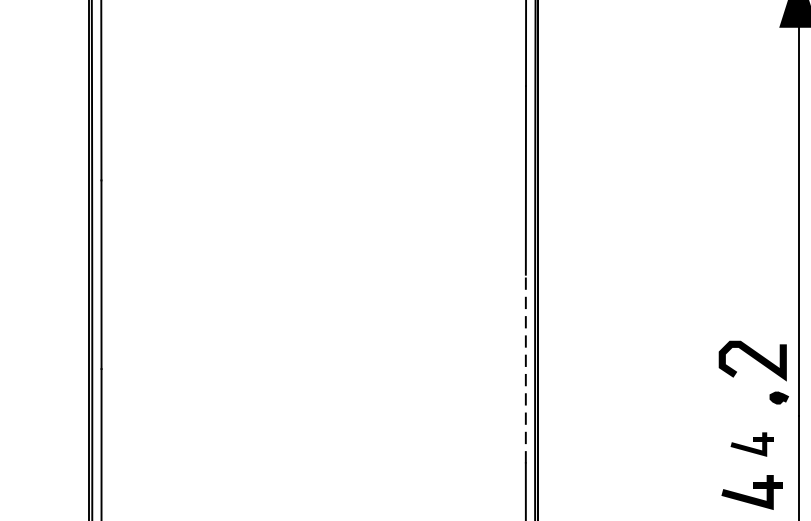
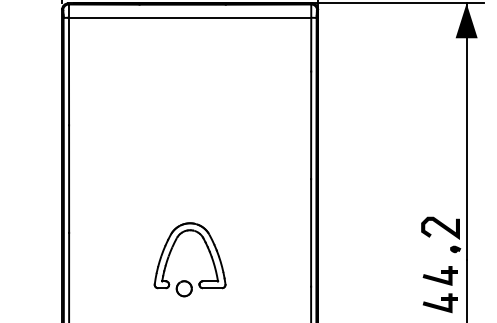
line: (526, 368) -> (311, 232), dashed -> solid
part: (281, 403) -> (171, 252), added
part: (750, 443) -> (439, 275), size x1.43

